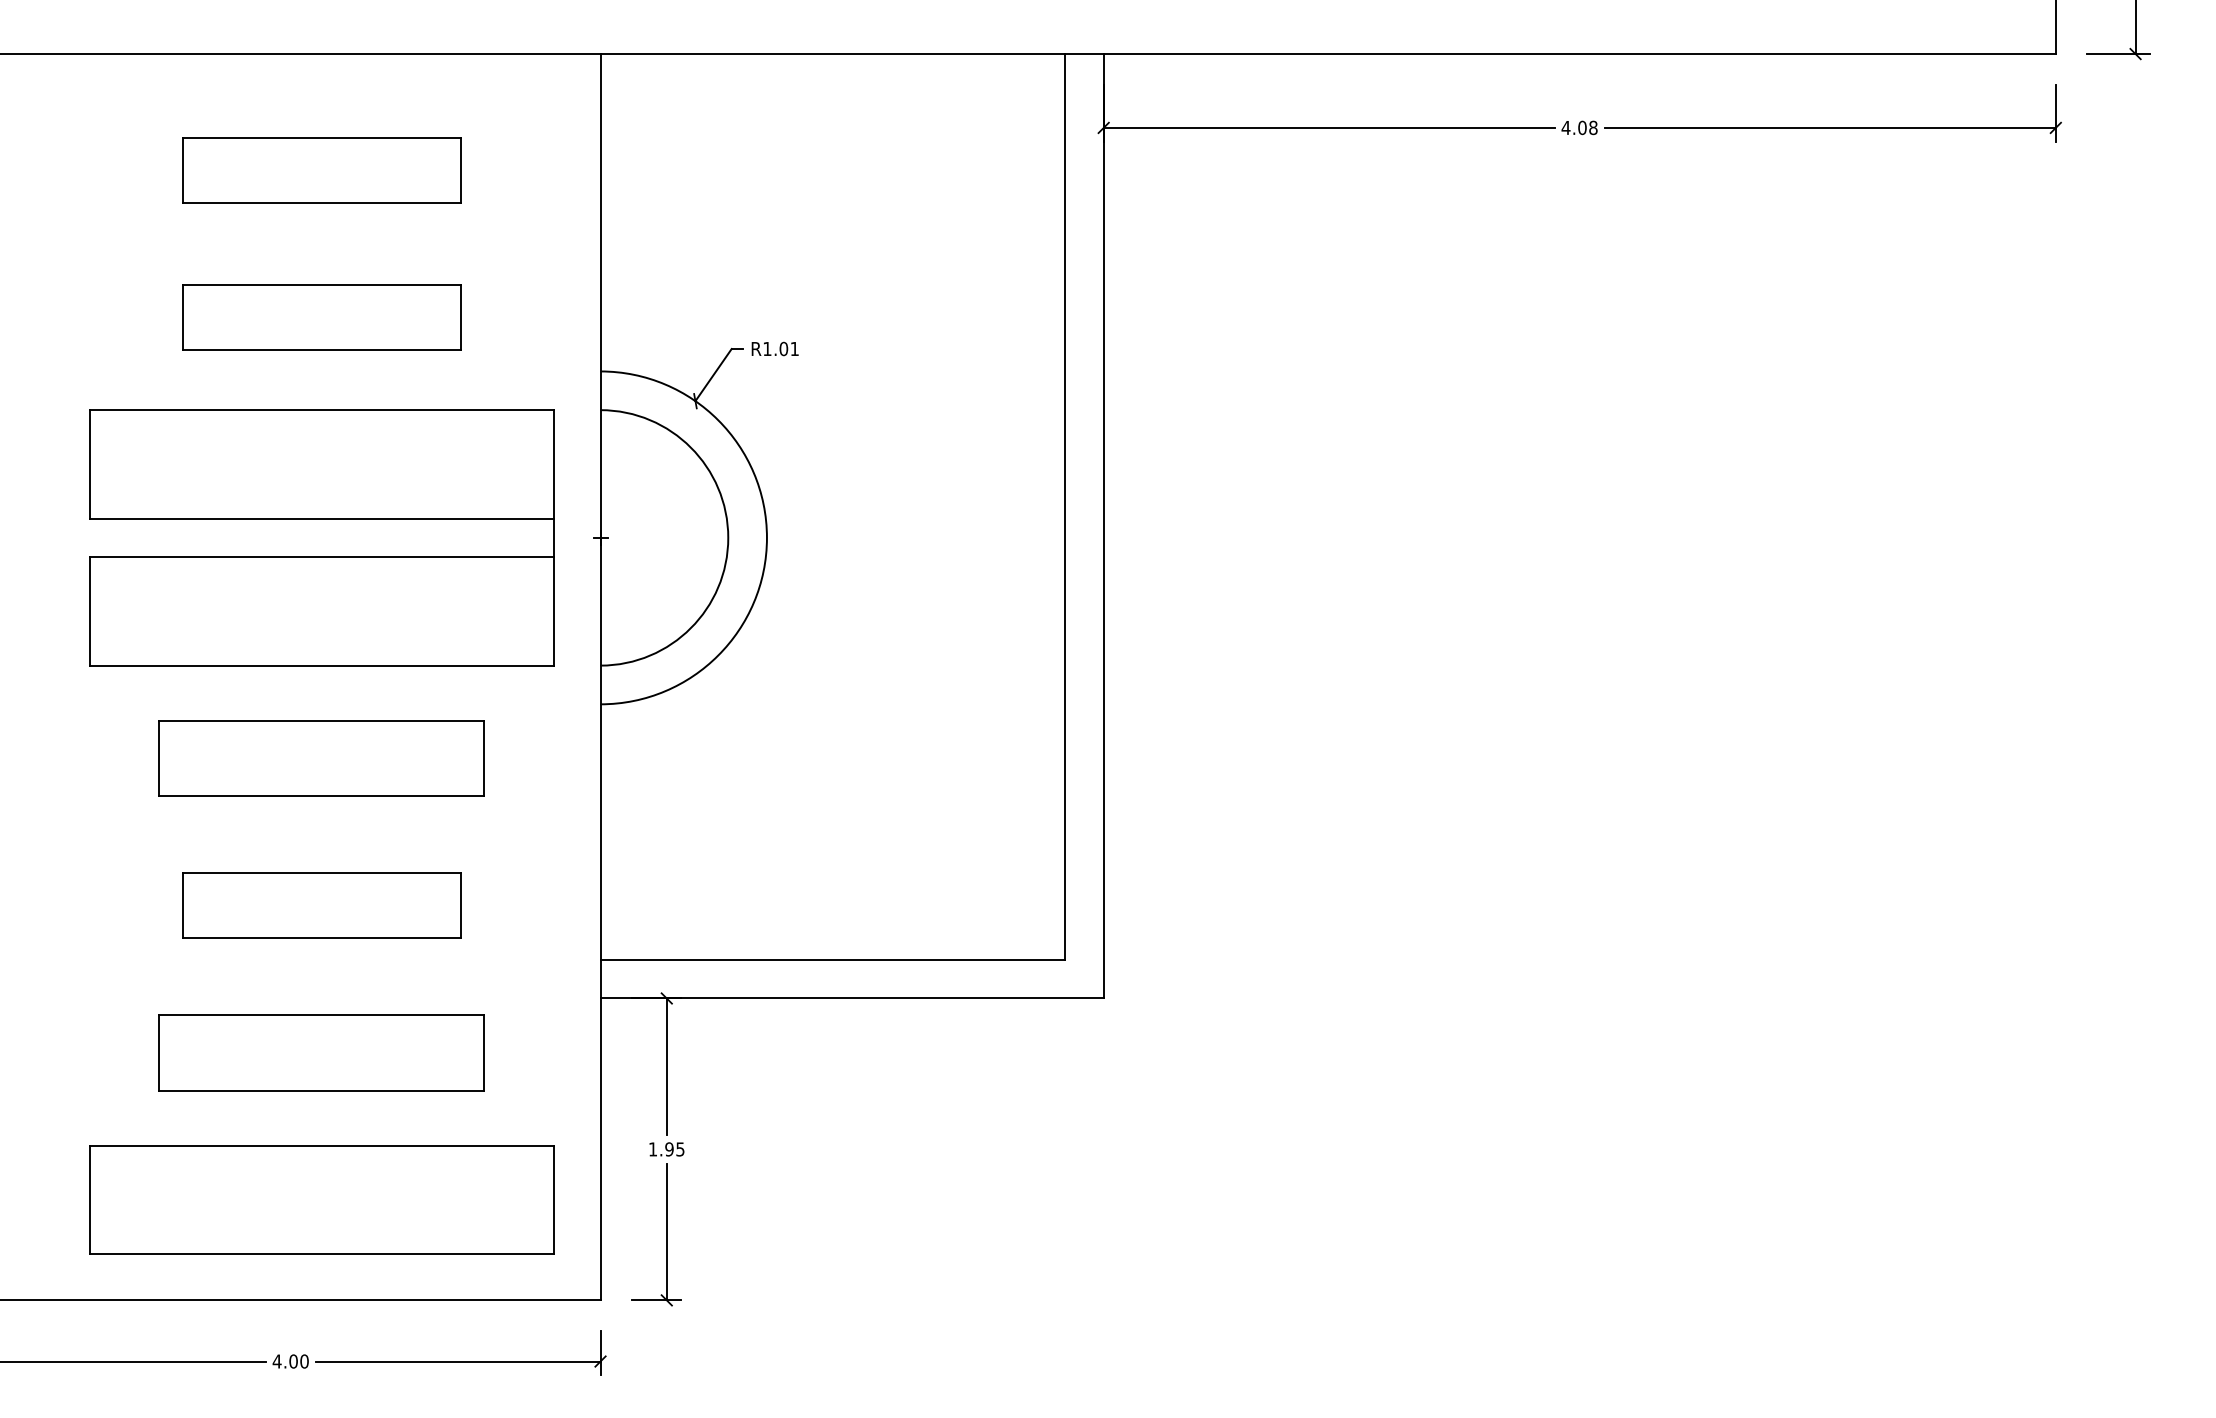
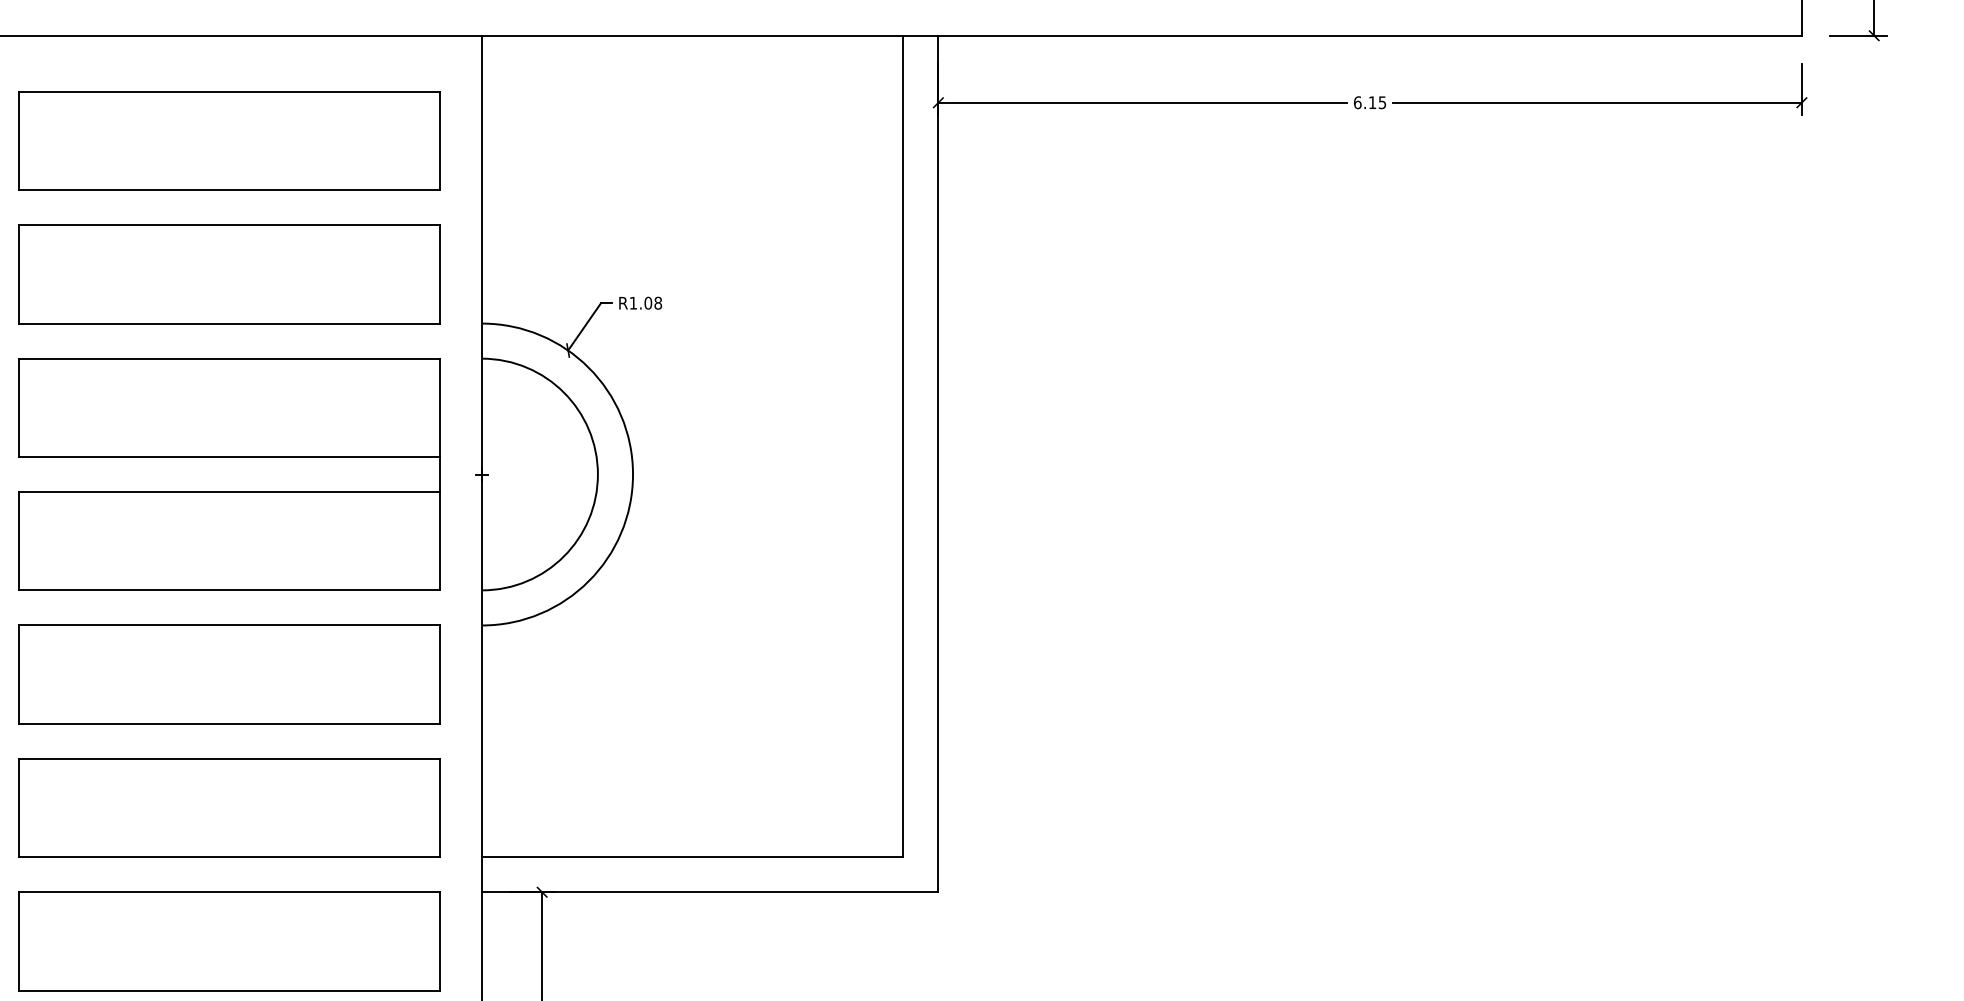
text: (1579, 127) -> (1369, 102), 4.08 -> 6.15
part: (321, 169) -> (229, 140), size x1.67
part: (321, 316) -> (229, 273), size x1.67
text: (794, 348) -> (657, 302), R1.01 -> R1.08
part: (321, 758) -> (229, 674), size x1.43
part: (321, 905) -> (229, 807), size x1.67
part: (321, 1052) -> (229, 941), size x1.43

